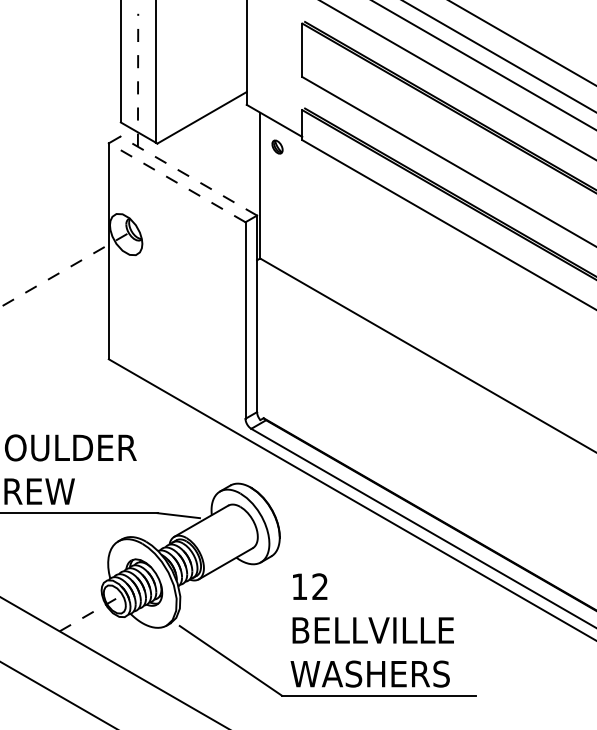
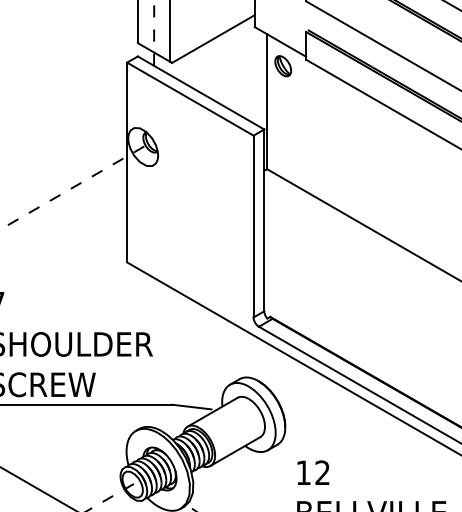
part: (277, 146) -> (283, 65), size x1.67
line: (188, 176) -> (200, 93), dashed -> solid
line: (177, 182) -> (190, 98), dashed -> solid

